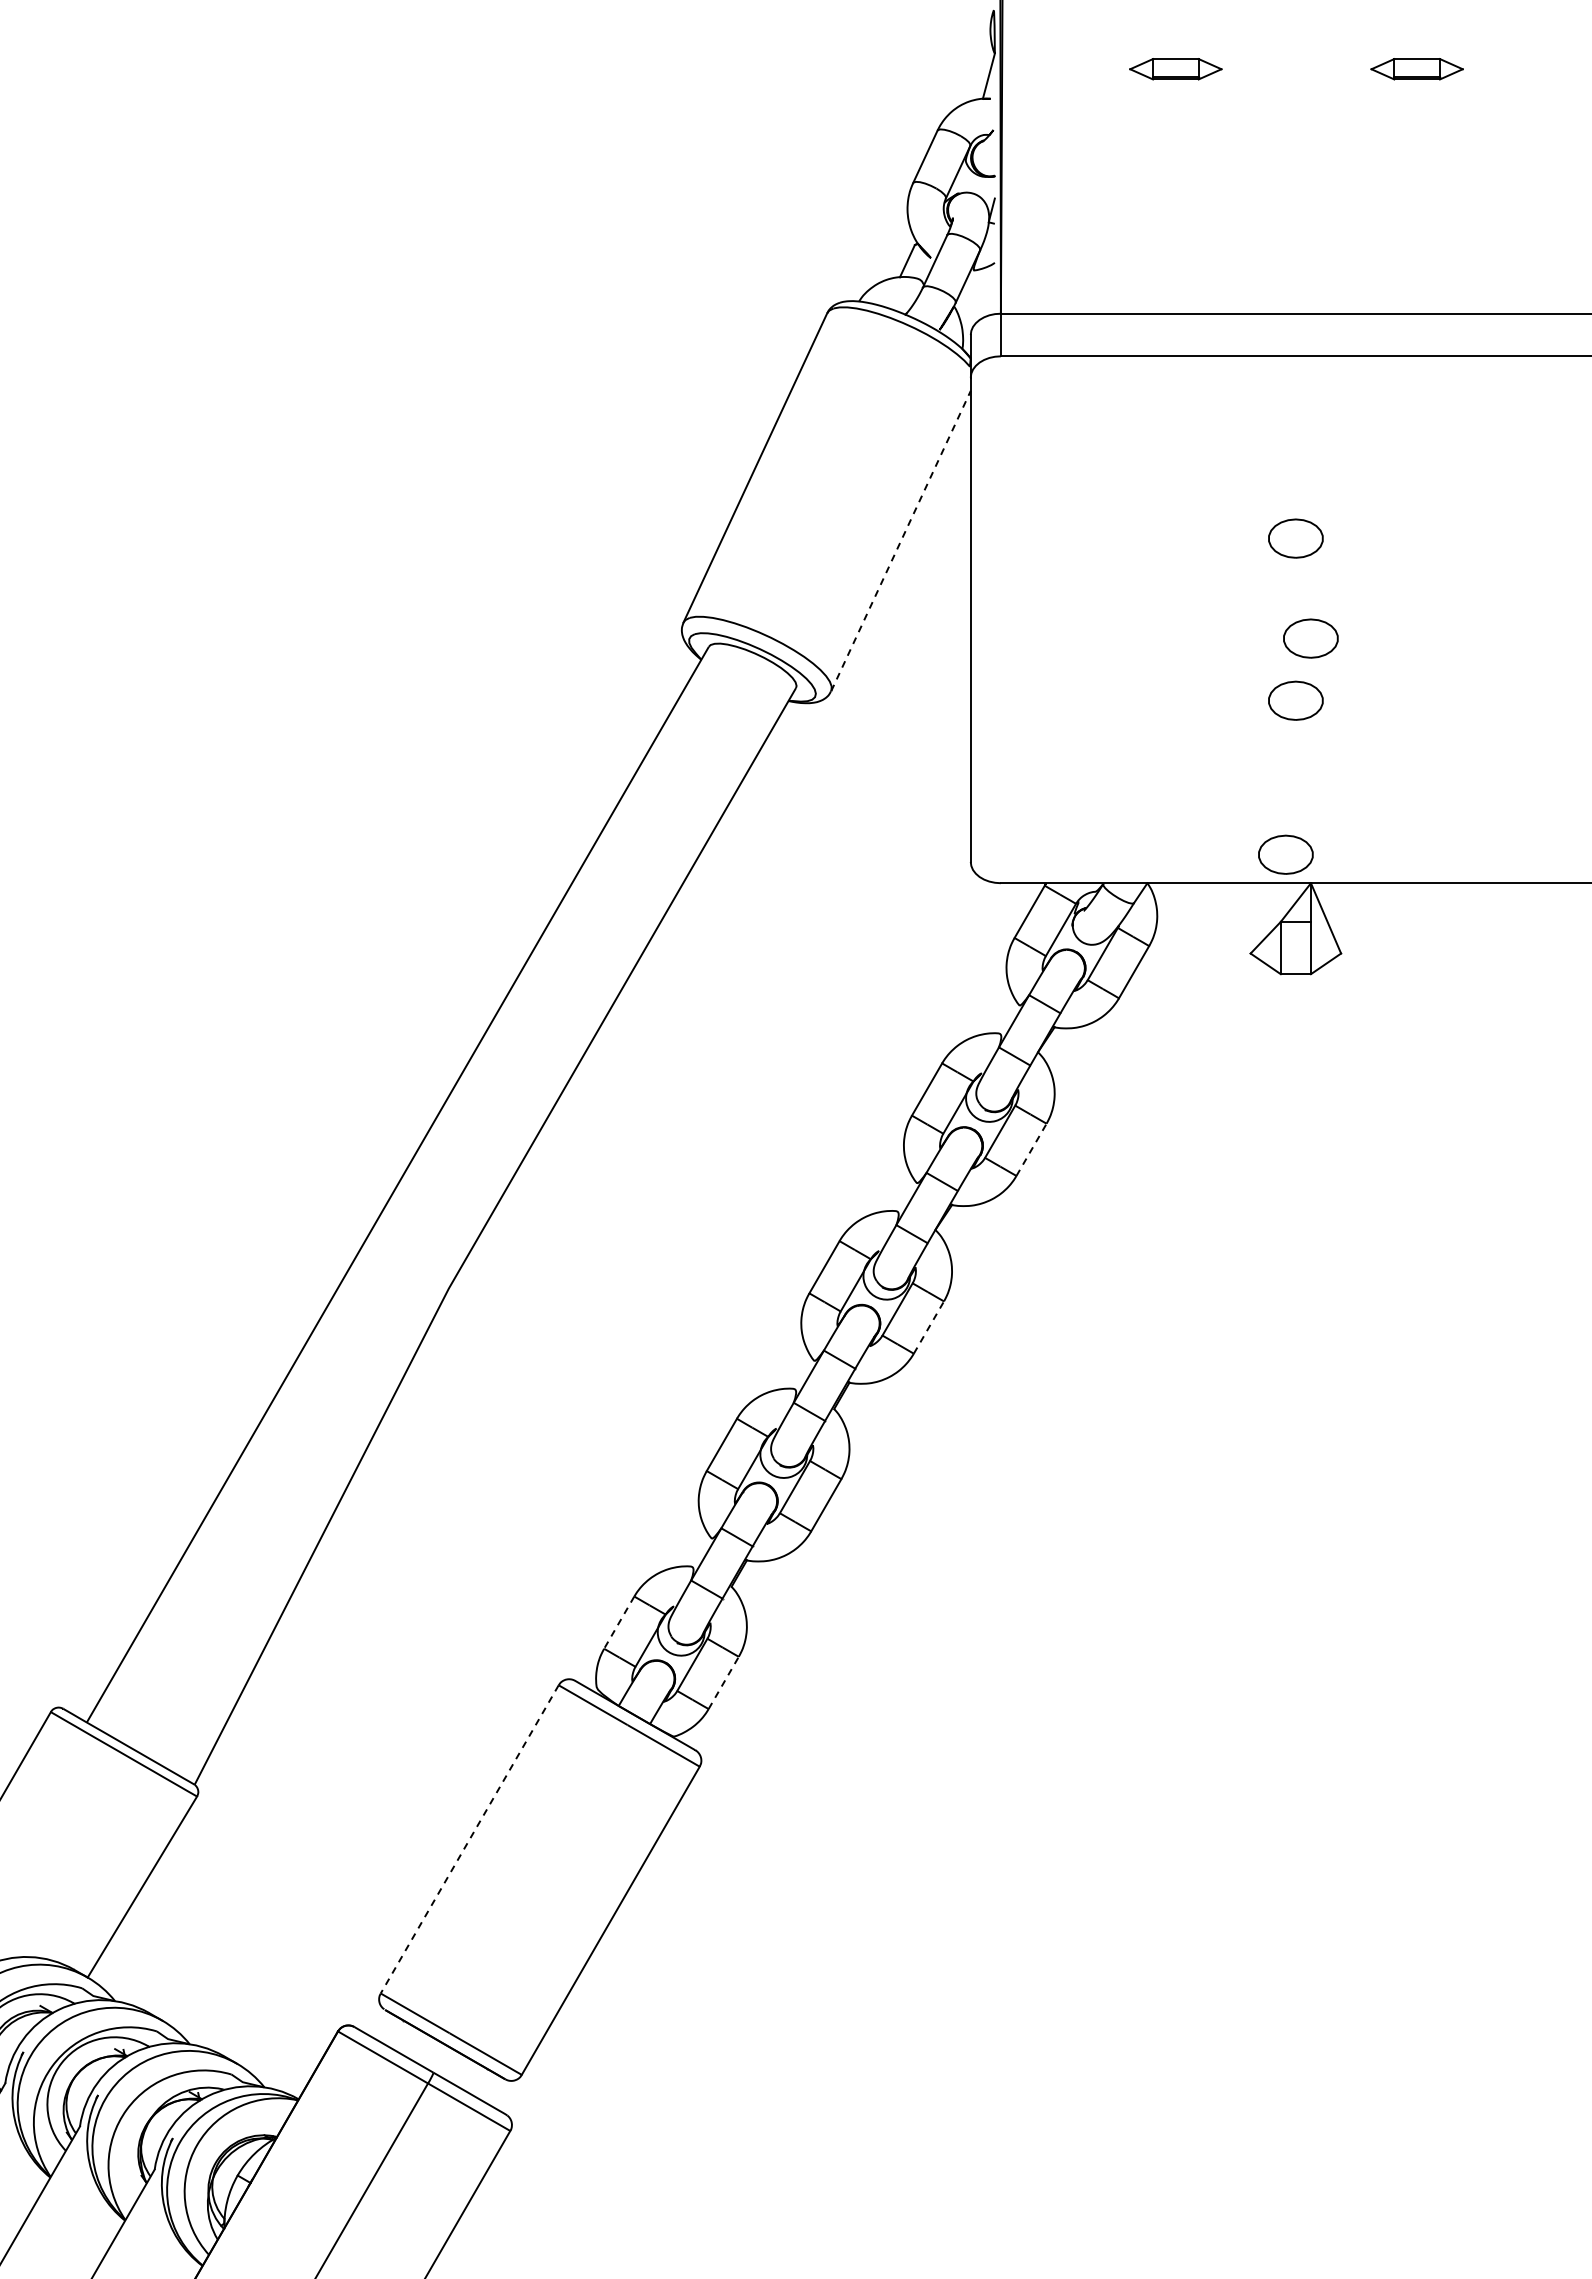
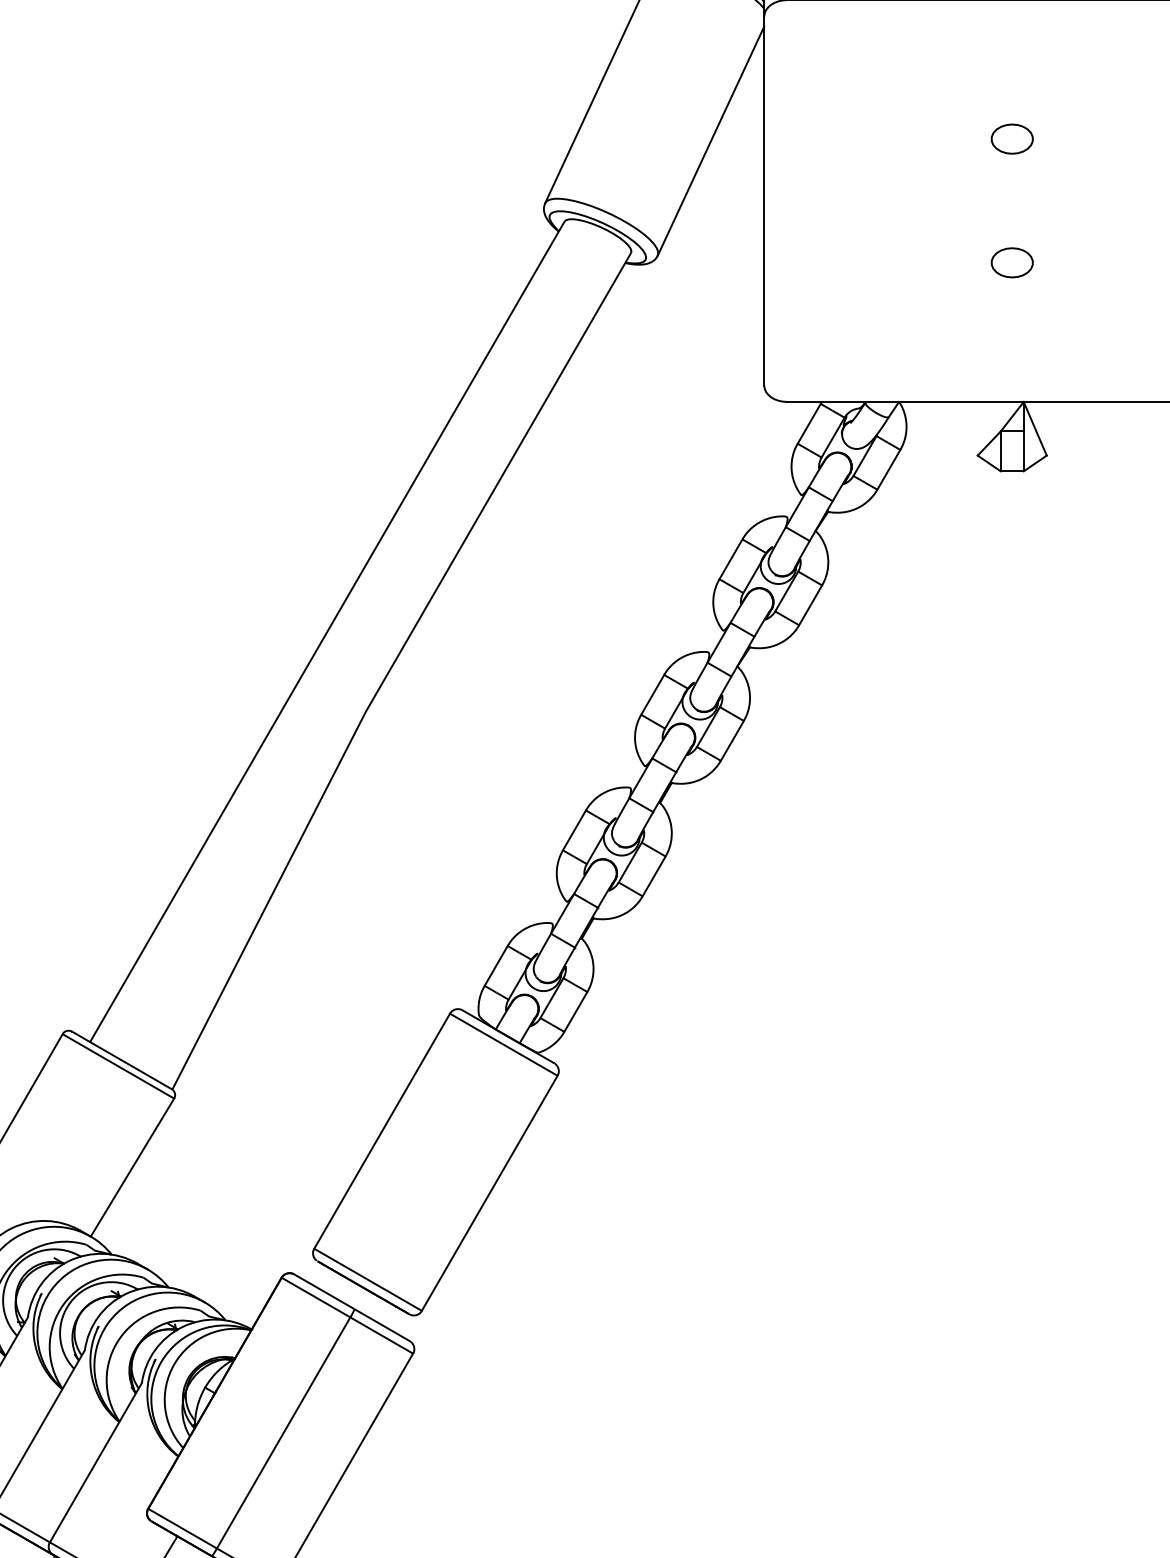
line: (900, 541) -> (710, 141), dashed -> solid
part: (1310, 638) -> (1023, 215), removed
part: (1285, 854) -> (1004, 380), removed
line: (1031, 1149) -> (810, 605), dashed -> solid
line: (929, 1327) -> (732, 740), dashed -> solid
line: (619, 1623) -> (496, 966), dashed -> solid
line: (723, 1682) -> (575, 1011), dashed -> solid
line: (469, 1839) -> (381, 1131), dashed -> solid

